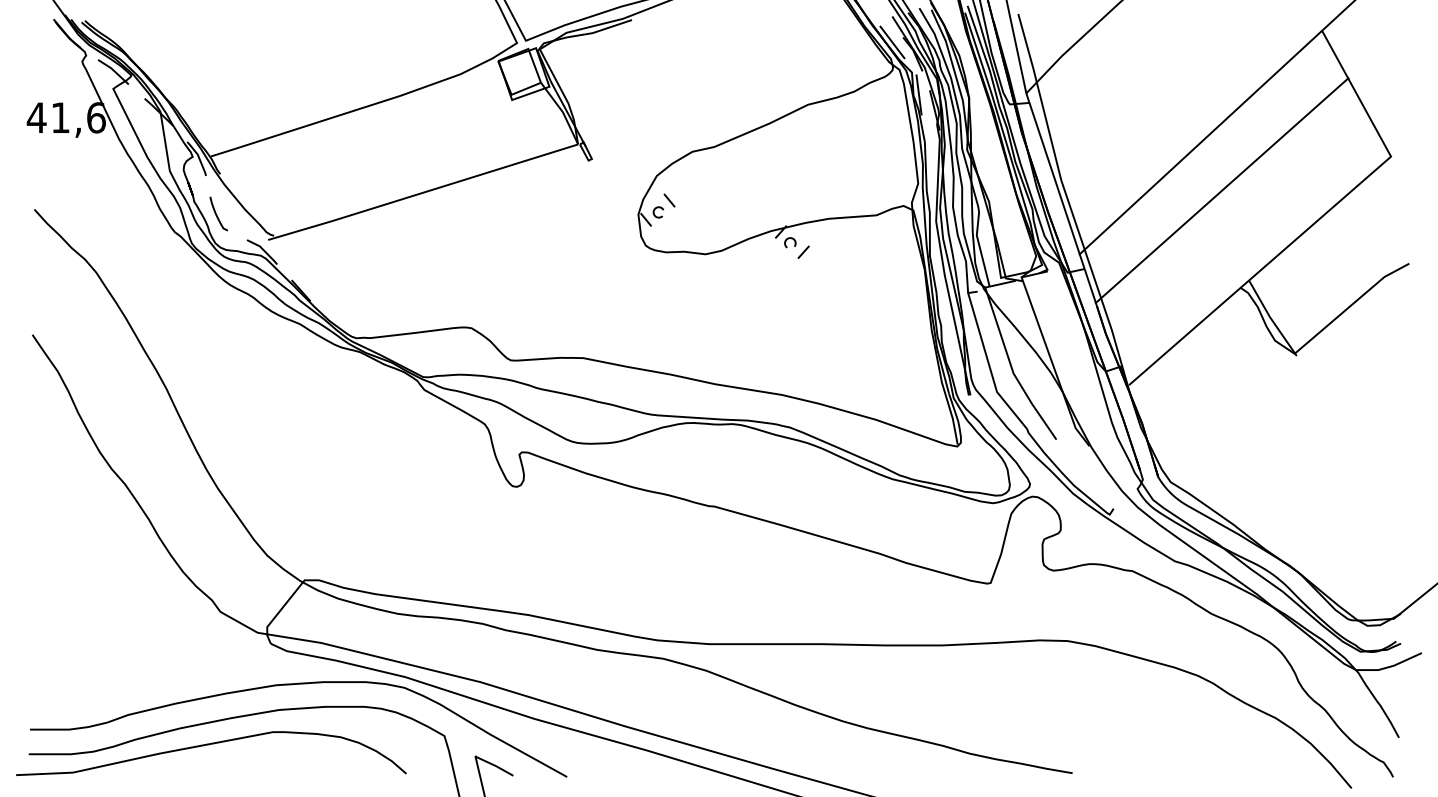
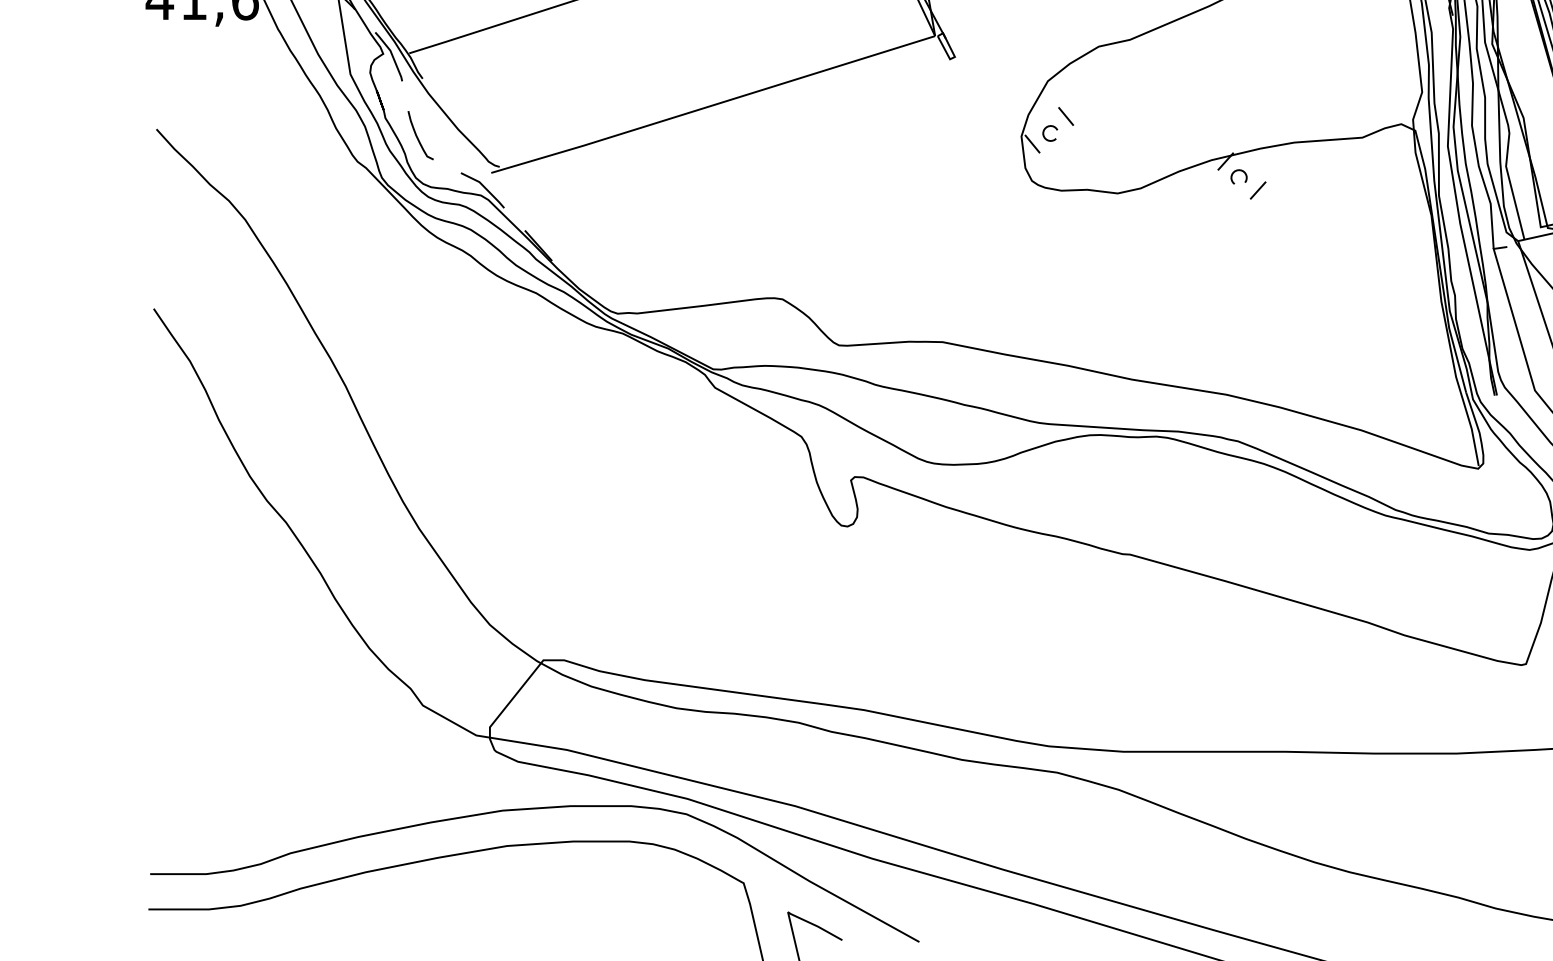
curve: (209, 745) -> (407, 896), removed

